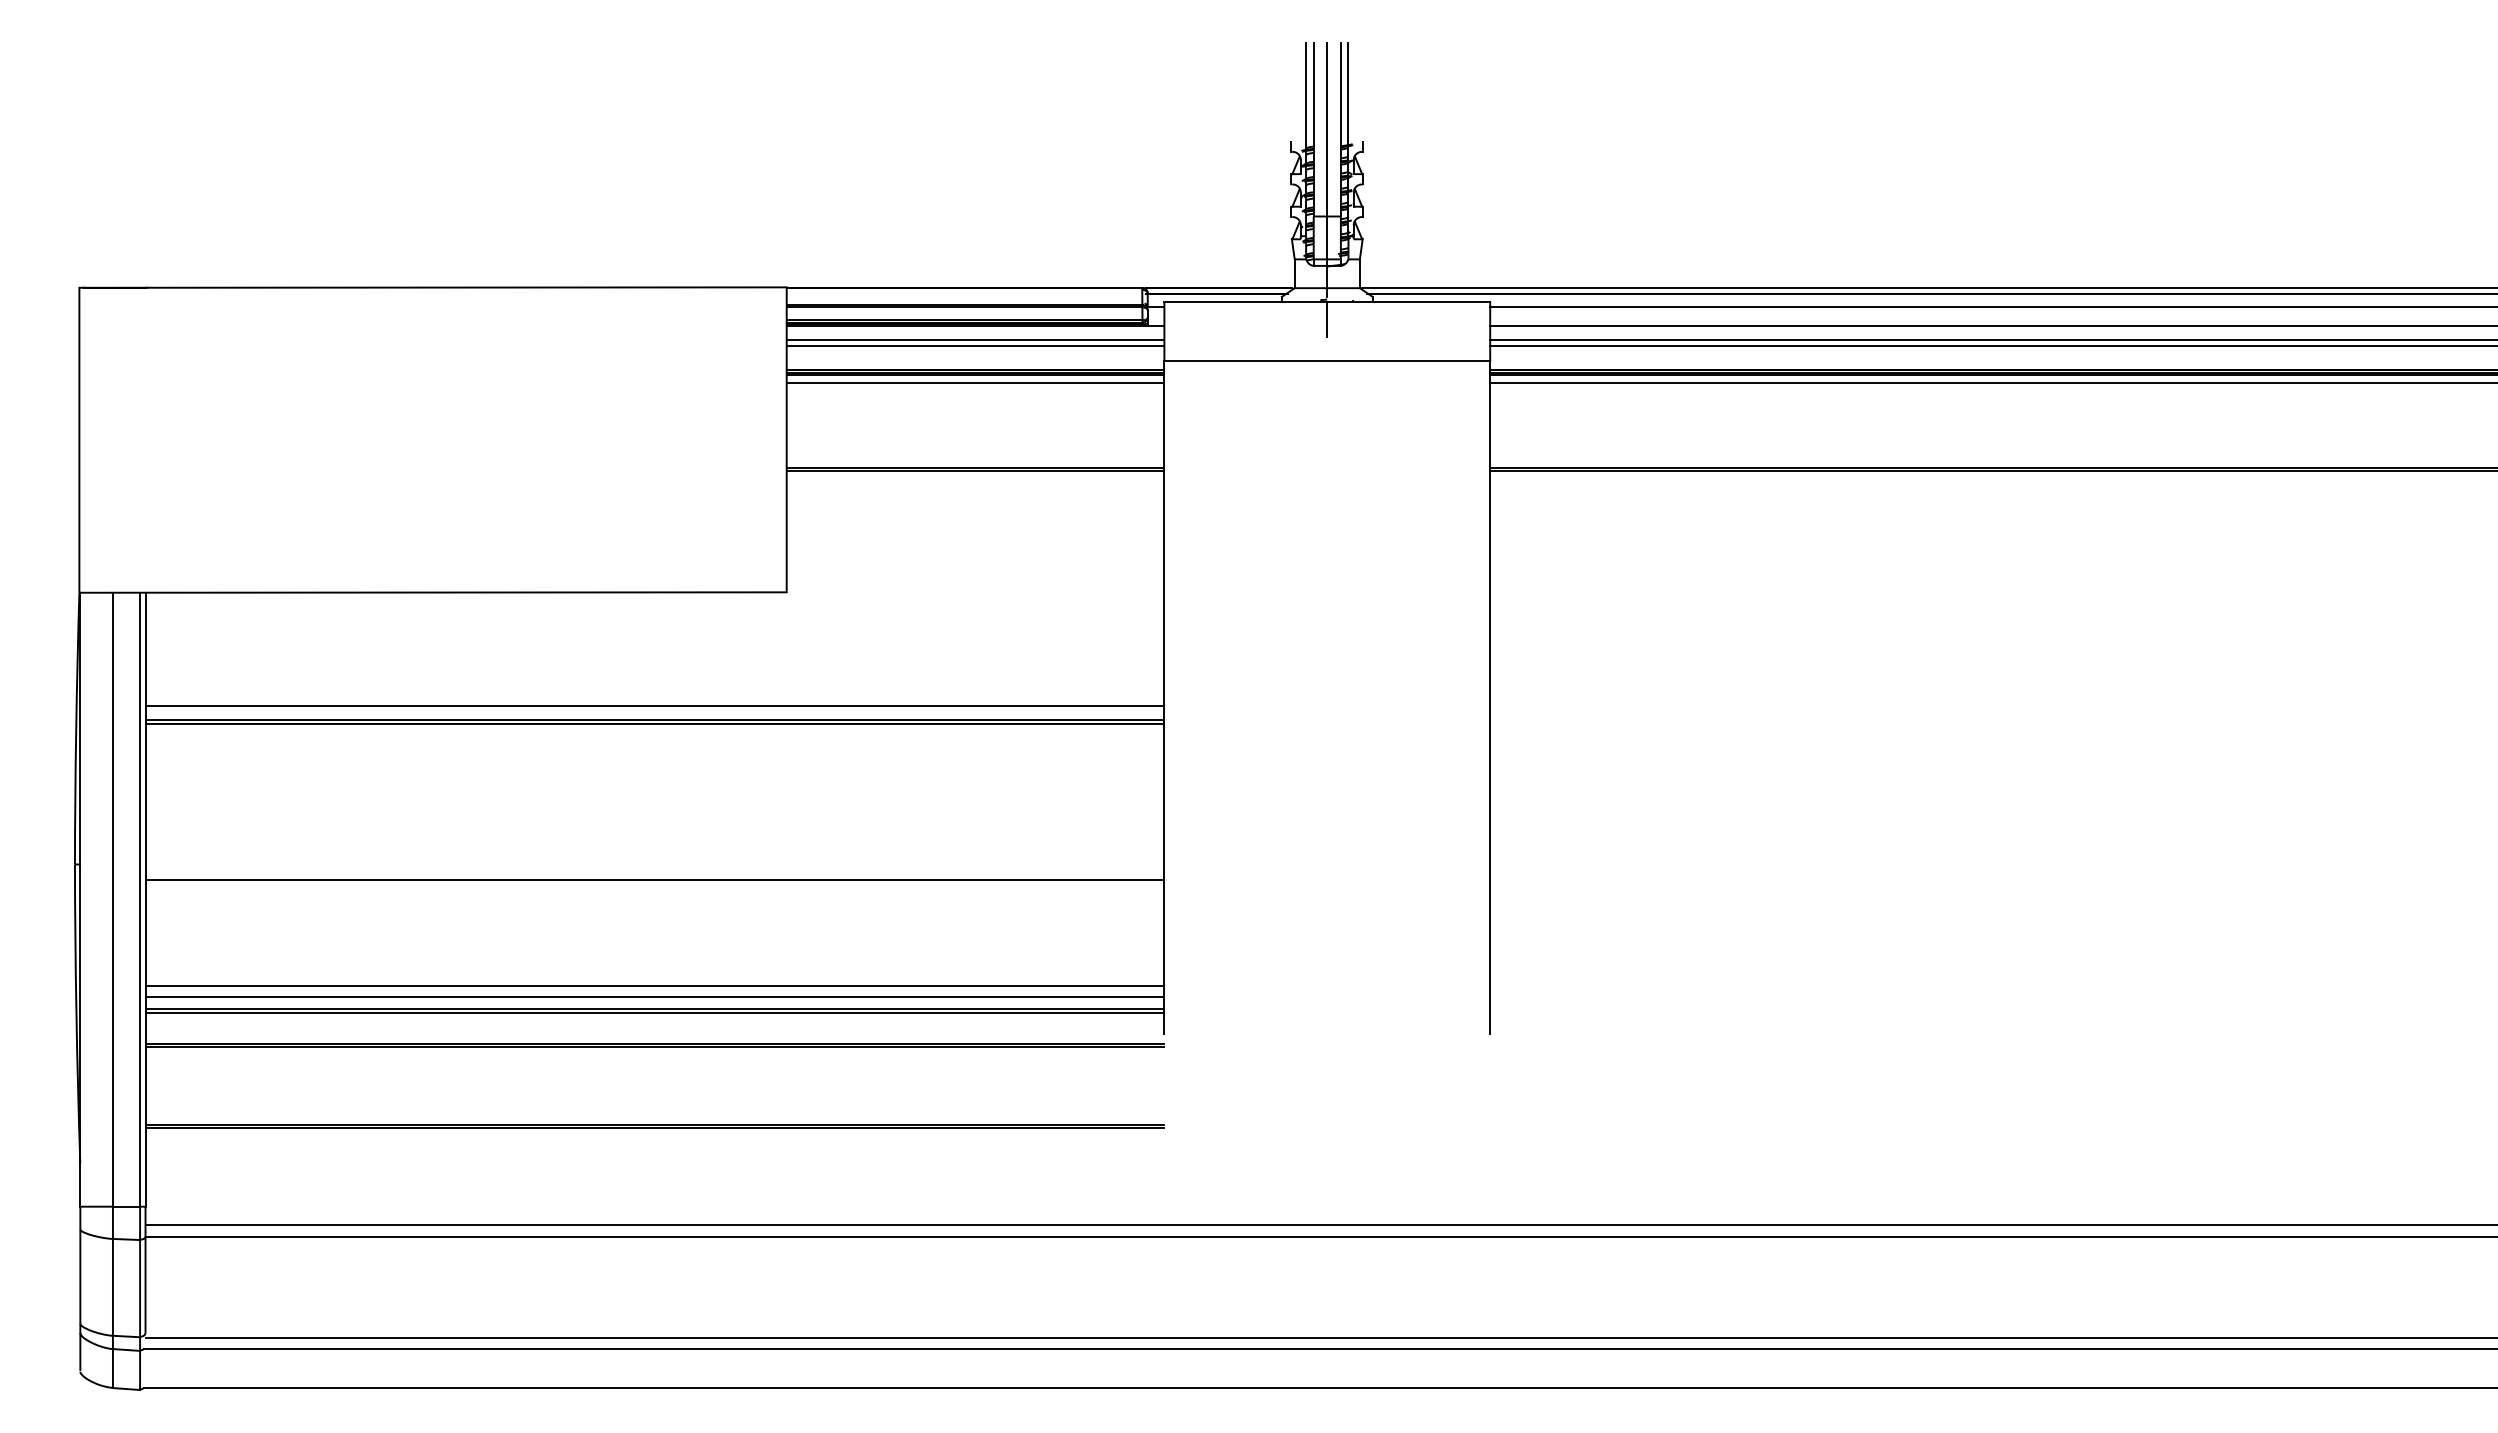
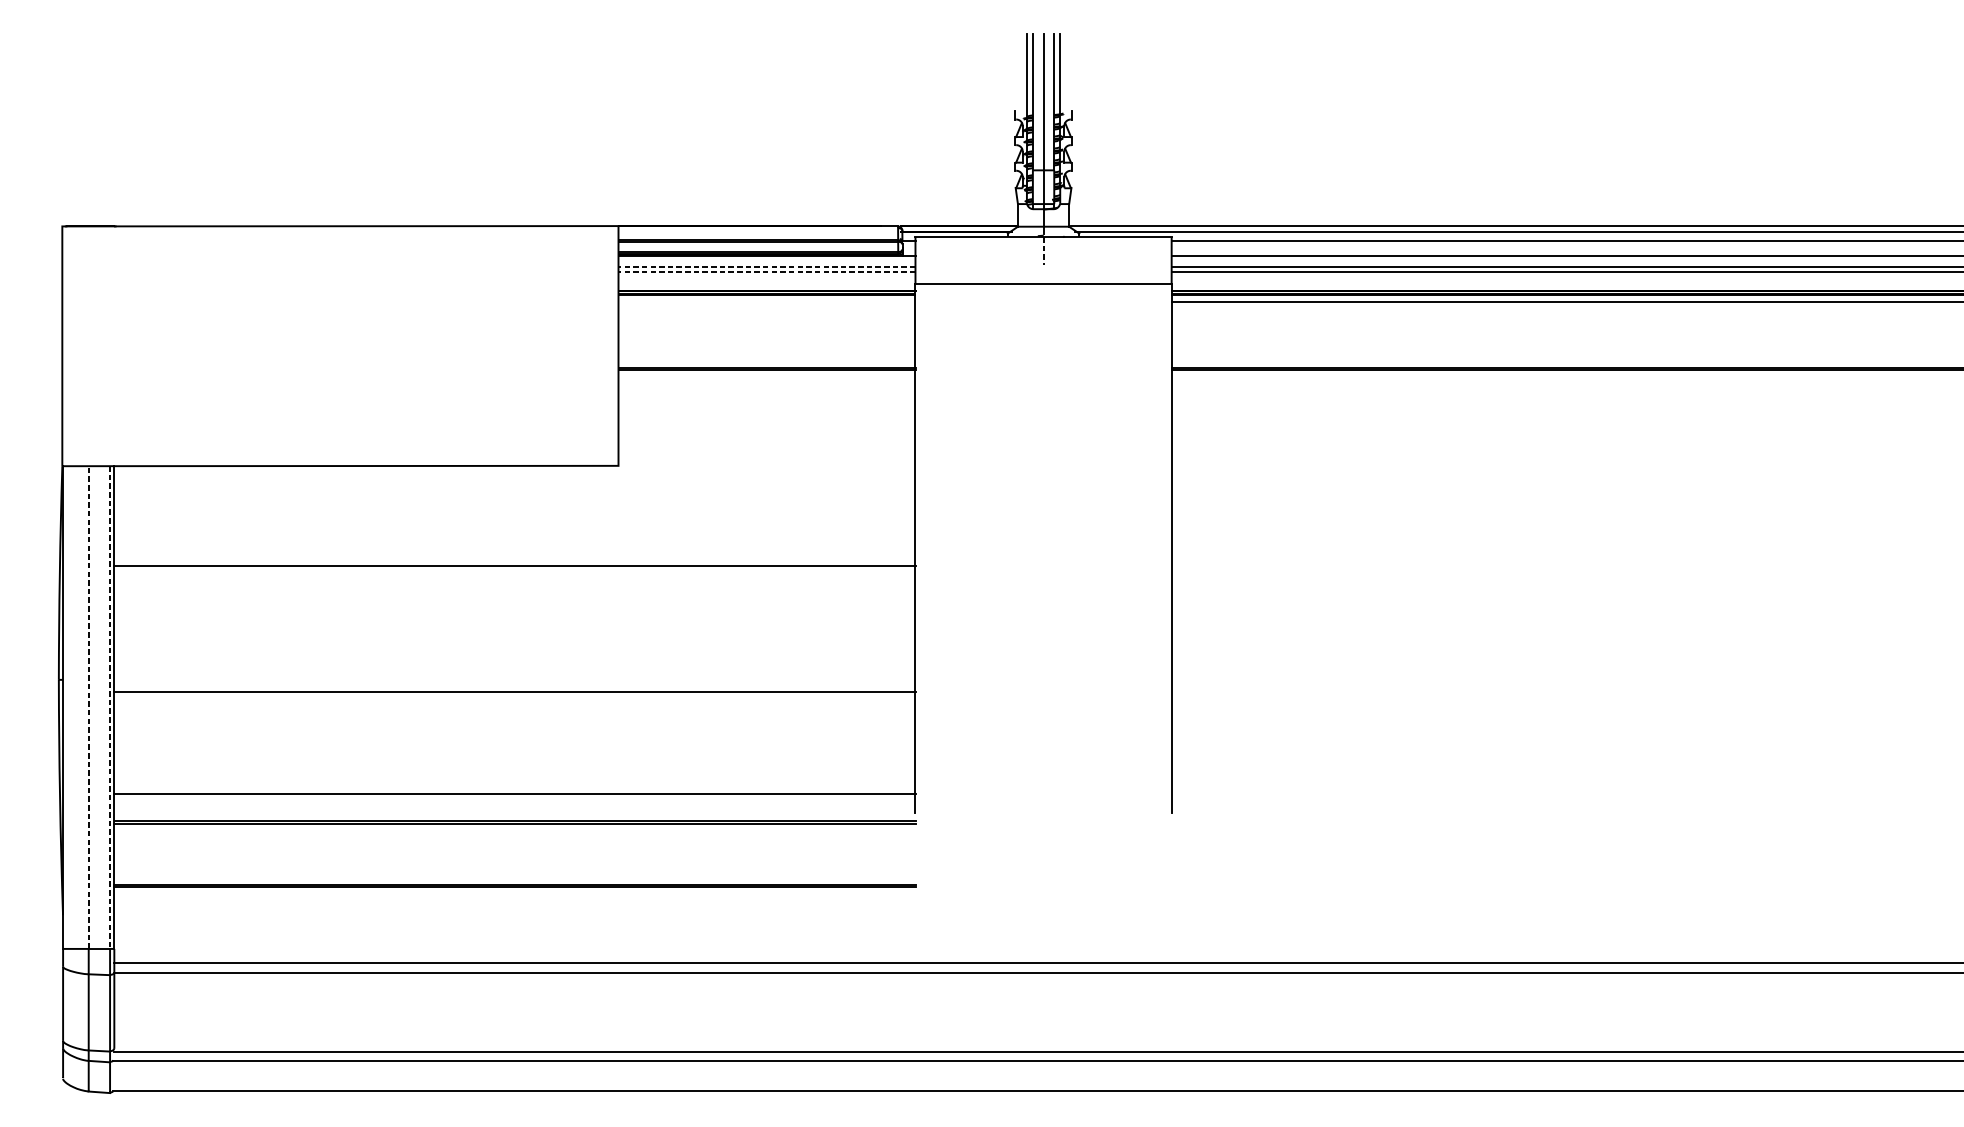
line: (1327, 319) -> (1043, 251), solid -> dashed
line: (975, 339) -> (766, 267), solid -> dashed
line: (975, 345) -> (766, 271), solid -> dashed
line: (975, 383) -> (766, 301), removed
line: (654, 705) -> (514, 554), removed
line: (654, 724) -> (514, 569), removed
line: (112, 899) -> (88, 707), solid -> dashed
line: (140, 899) -> (110, 707), solid -> dashed
line: (654, 986) -> (514, 775), removed
line: (654, 996) -> (514, 783), removed
line: (654, 1012) -> (514, 796), removed

